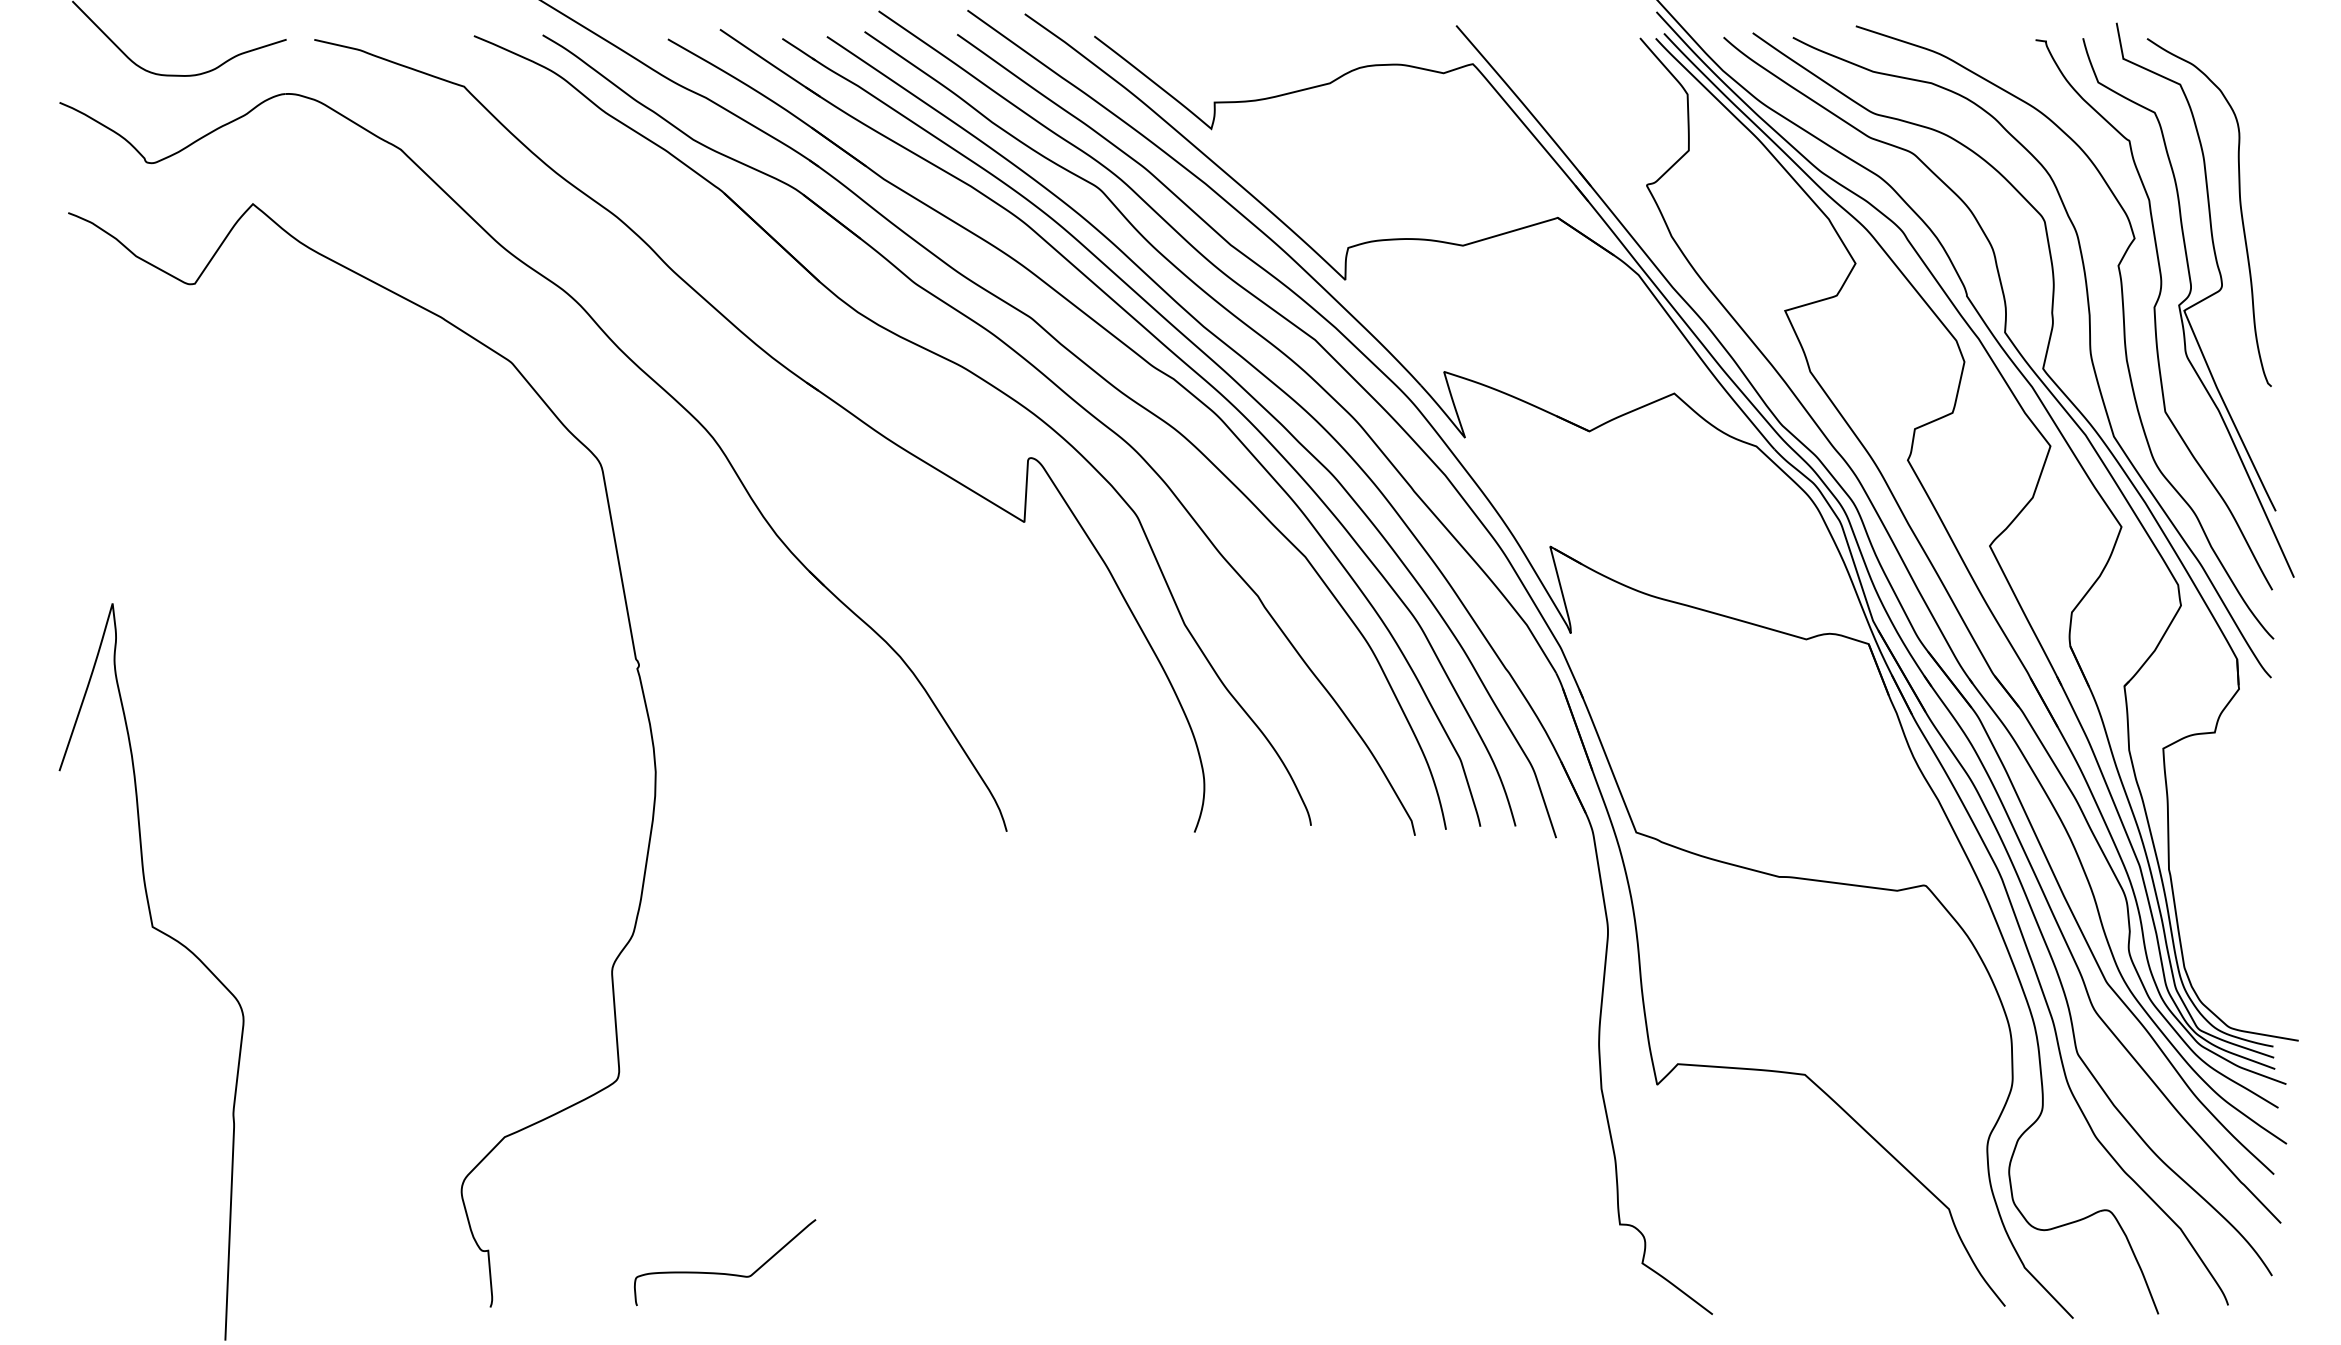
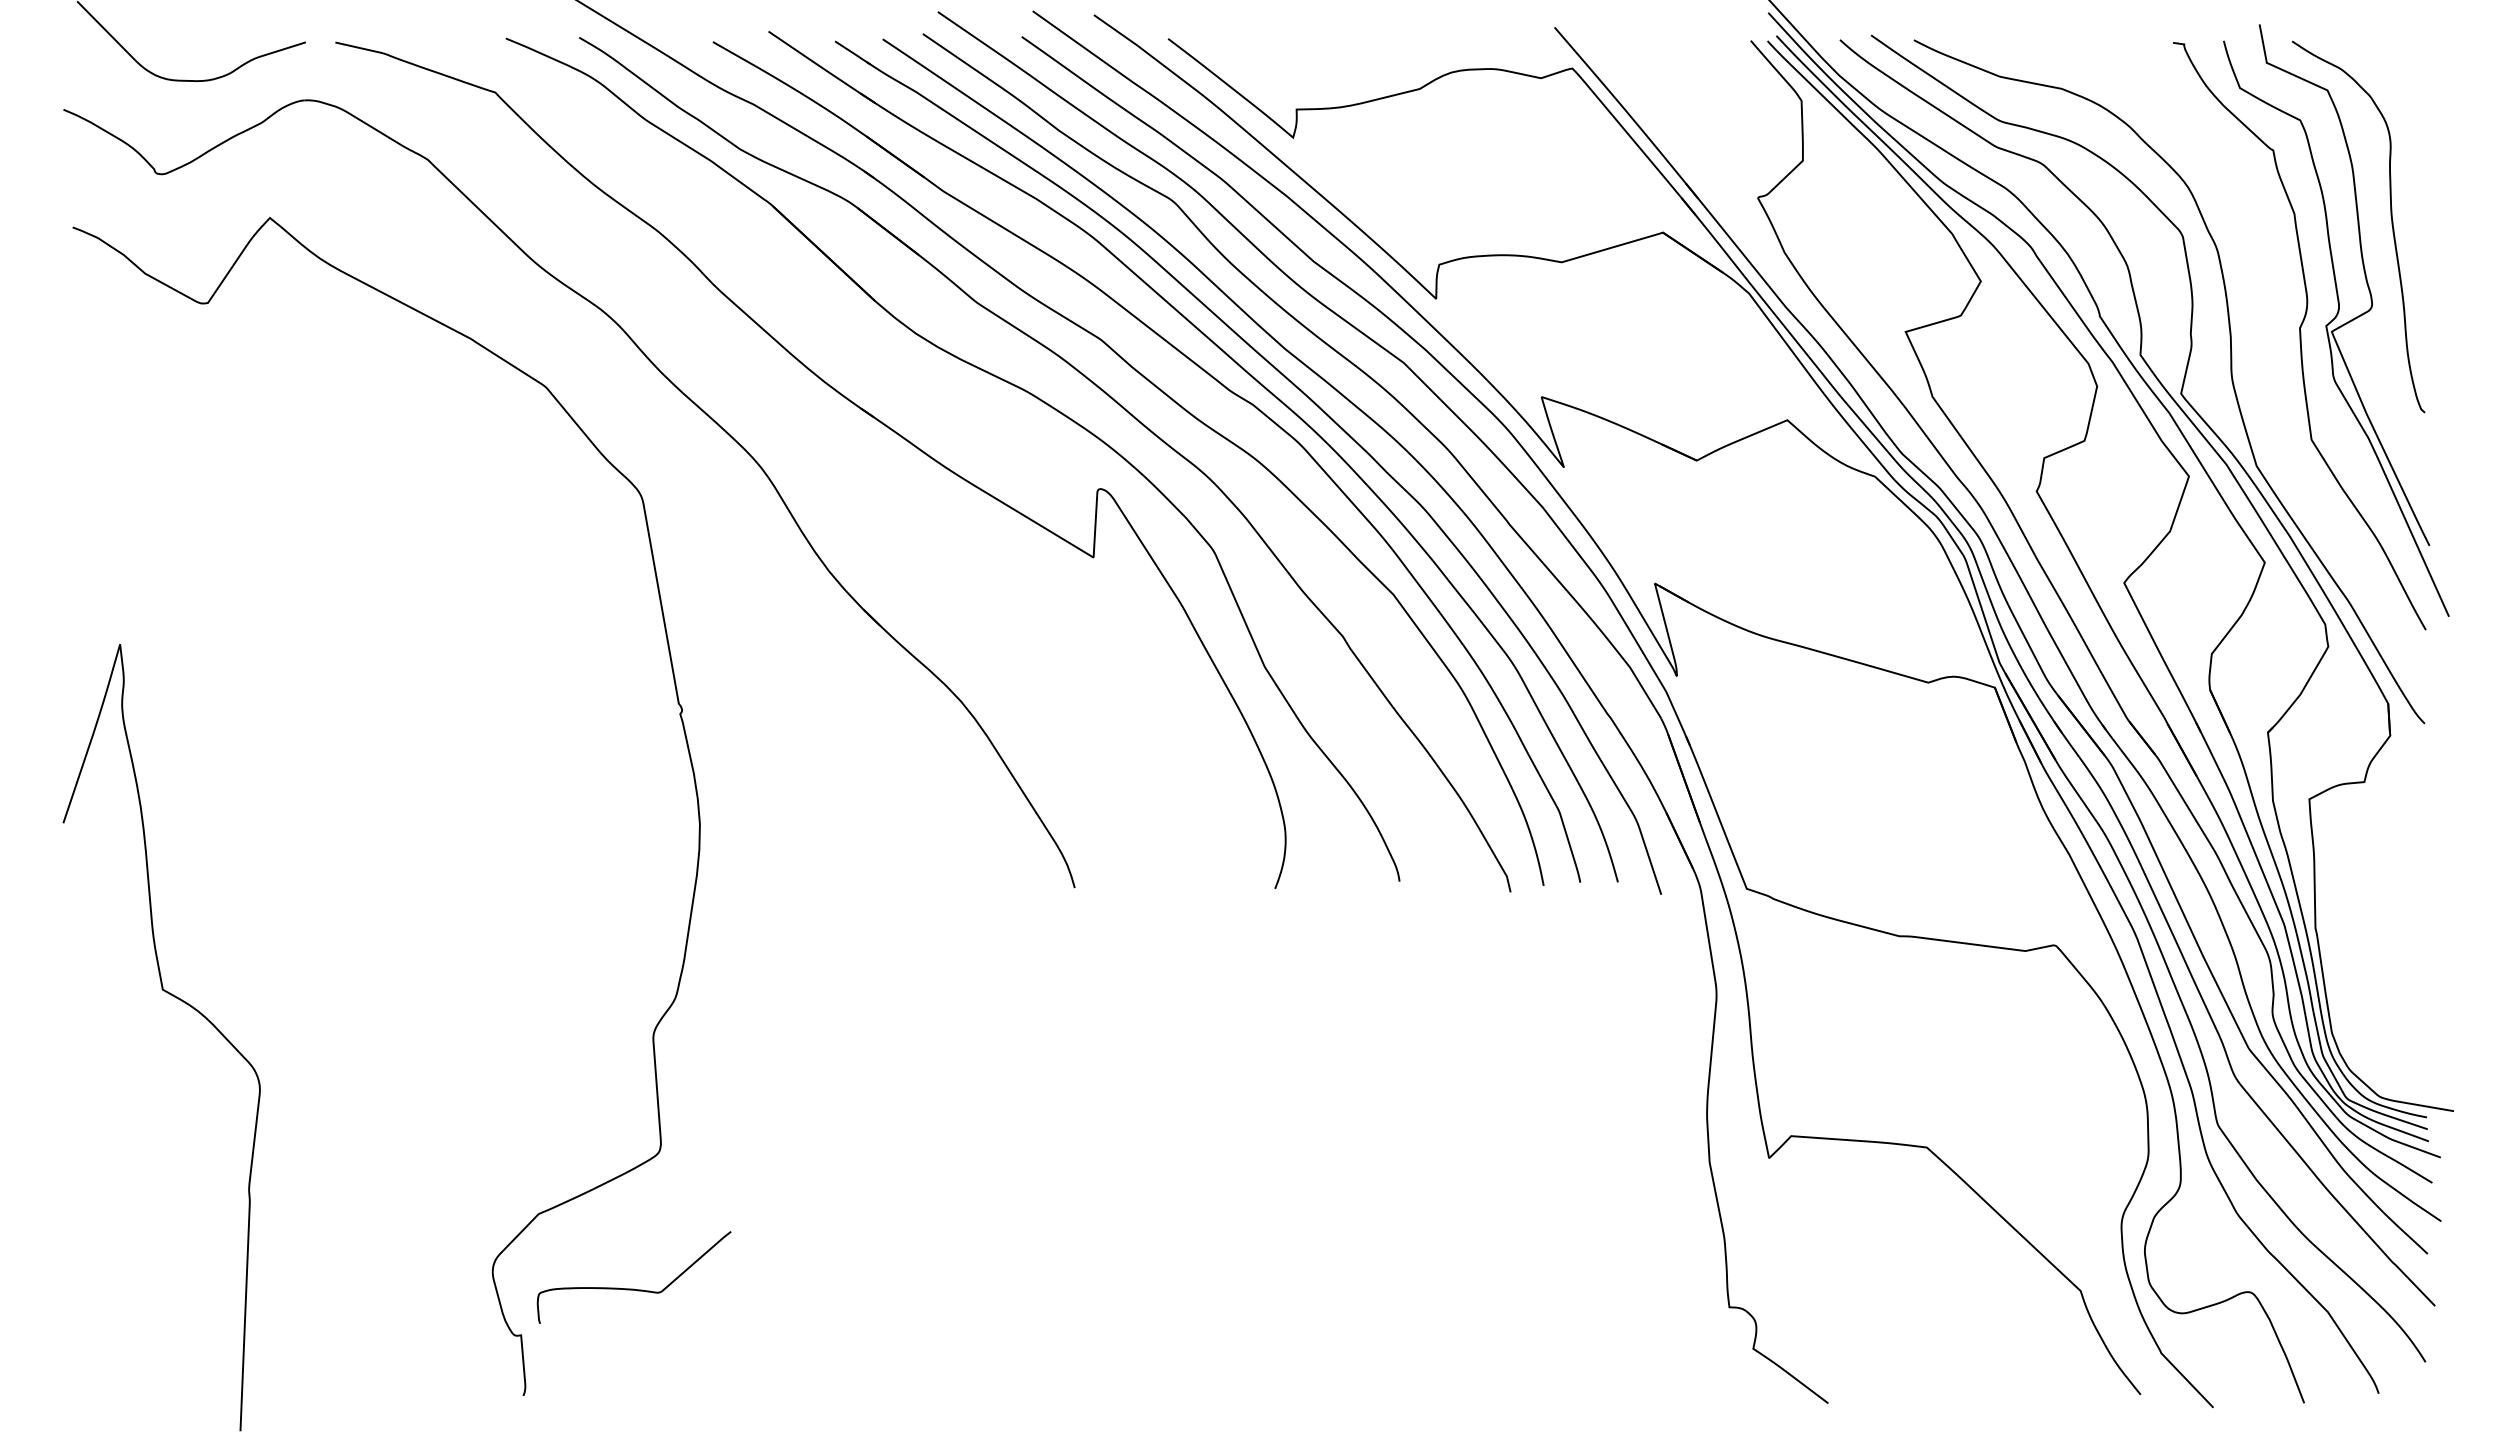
curve: (2123, 332) -> (2266, 355), removed
curve: (721, 1272) -> (630, 1288), moved

